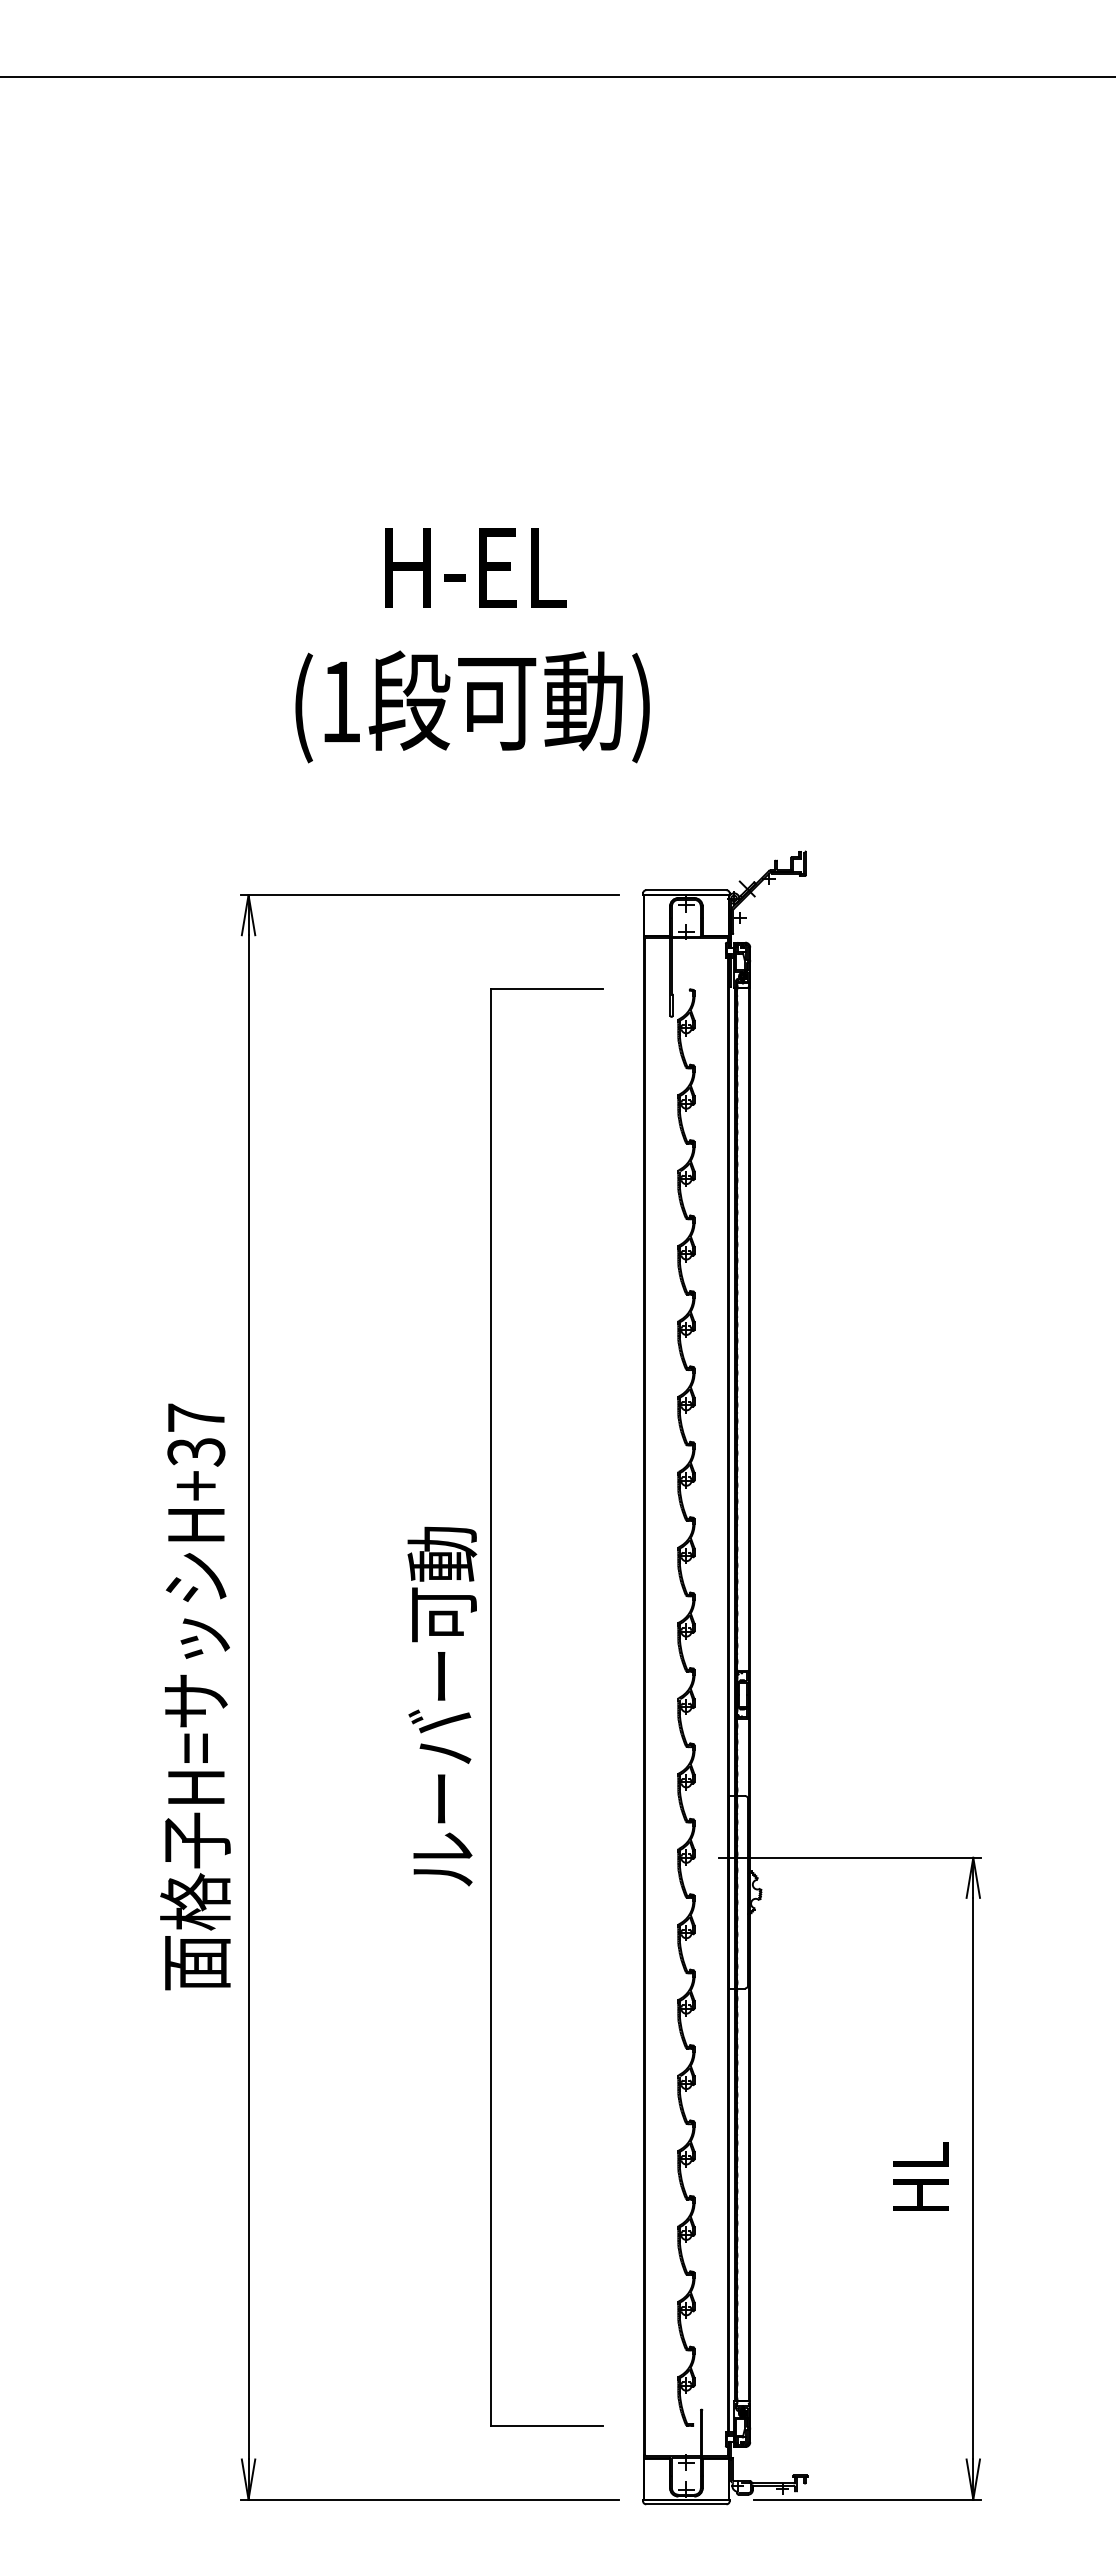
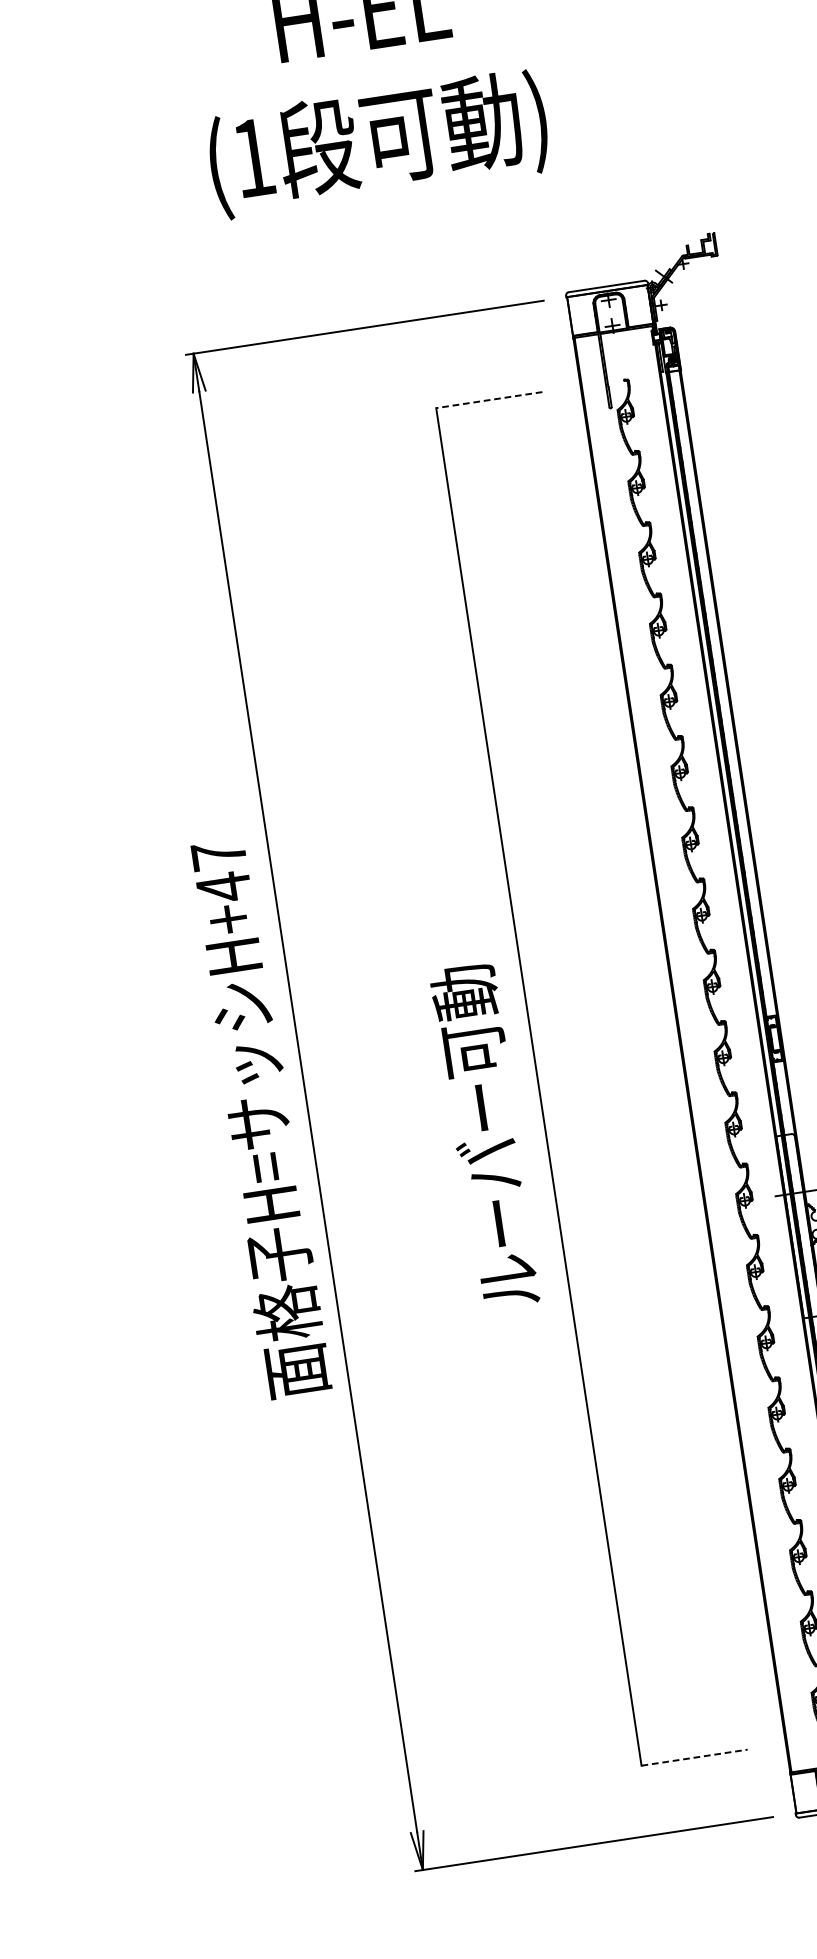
line: (546, 989) -> (488, 400), solid -> dashed
text: (196, 1451) -> (223, 886), H+37 -> H+47
text: (442, 1706) -> (486, 1136), moved
line: (547, 2425) -> (694, 1757), solid -> dashed

